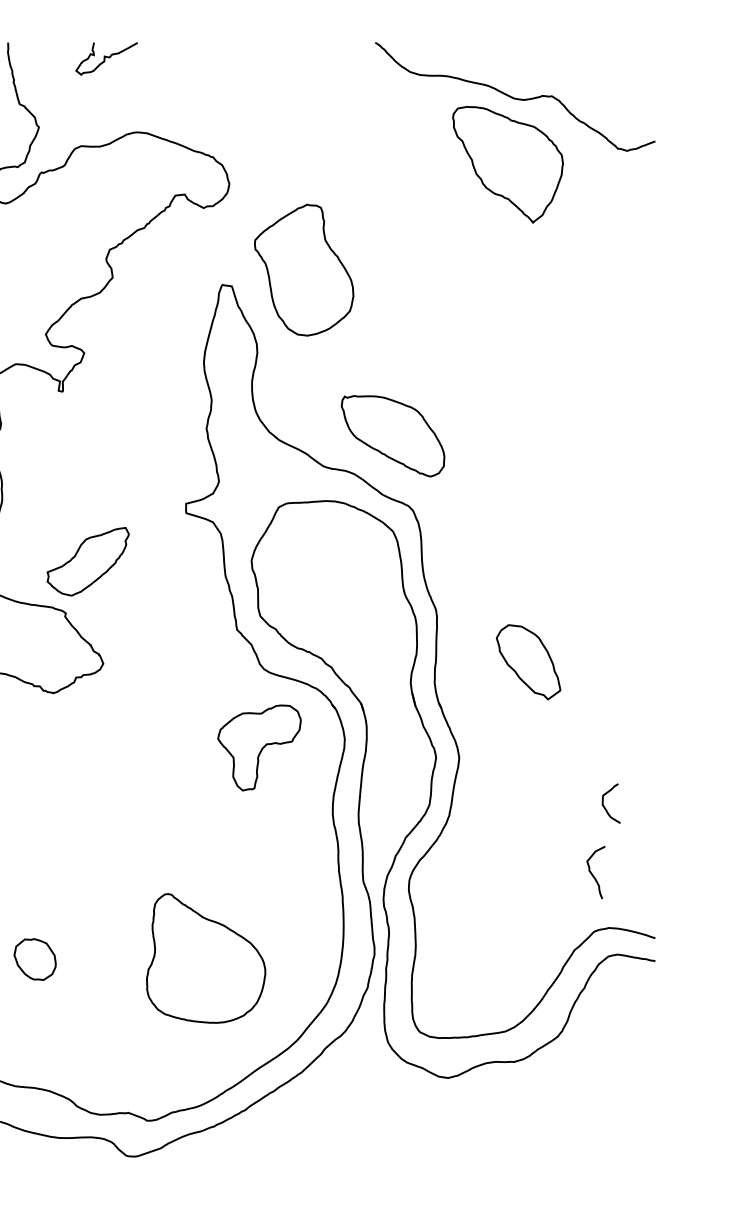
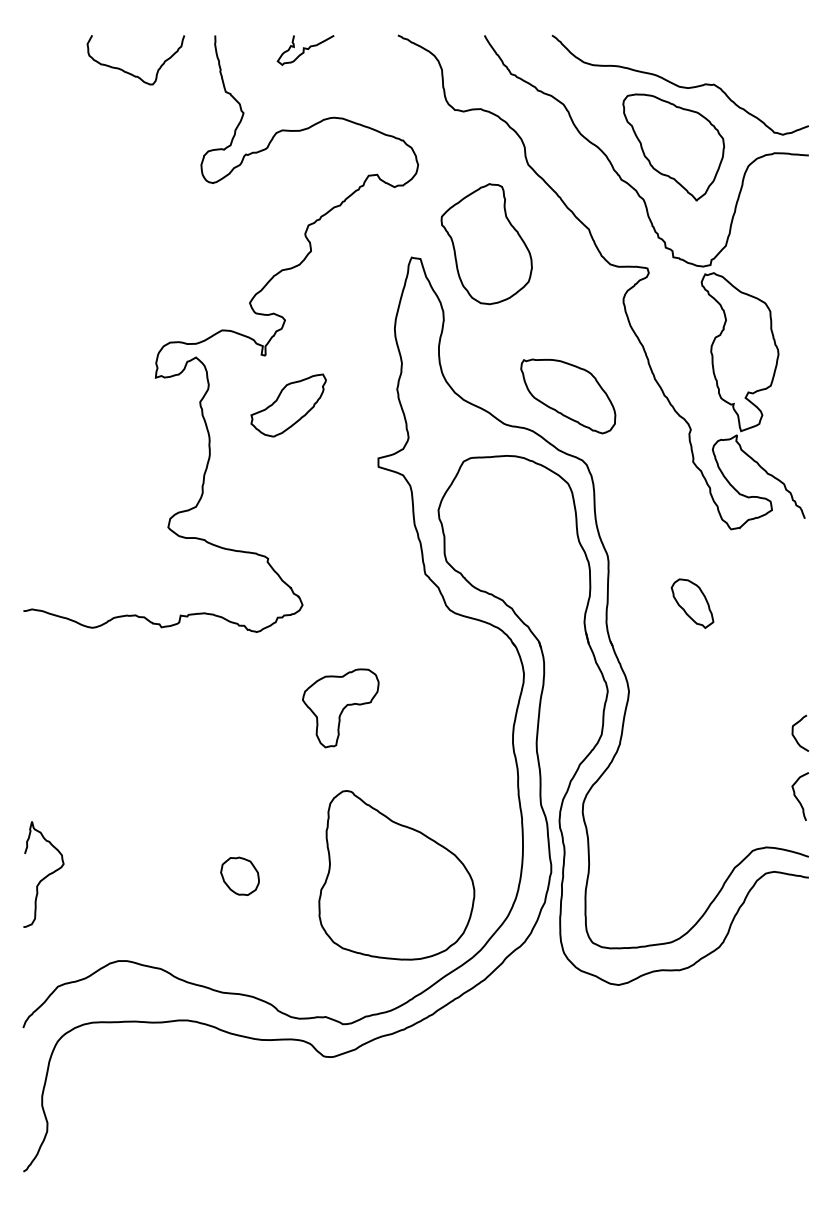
part: (439, 293) -> (610, 265), added
part: (87, 561) -> (288, 405), moved
part: (528, 662) -> (692, 603), size x0.71
part: (259, 748) -> (340, 708), moved
curve: (604, 805) -> (794, 735), moved
curve: (592, 873) -> (797, 797), moved
part: (205, 958) -> (396, 875), size x1.43

